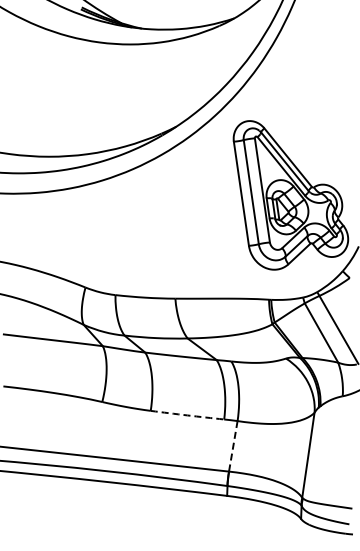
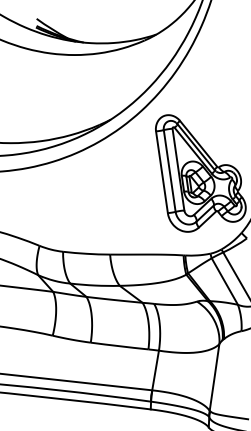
arc: (187, 415) -> (119, 346), dashed -> solid
line: (233, 446) -> (155, 370), dashed -> solid

